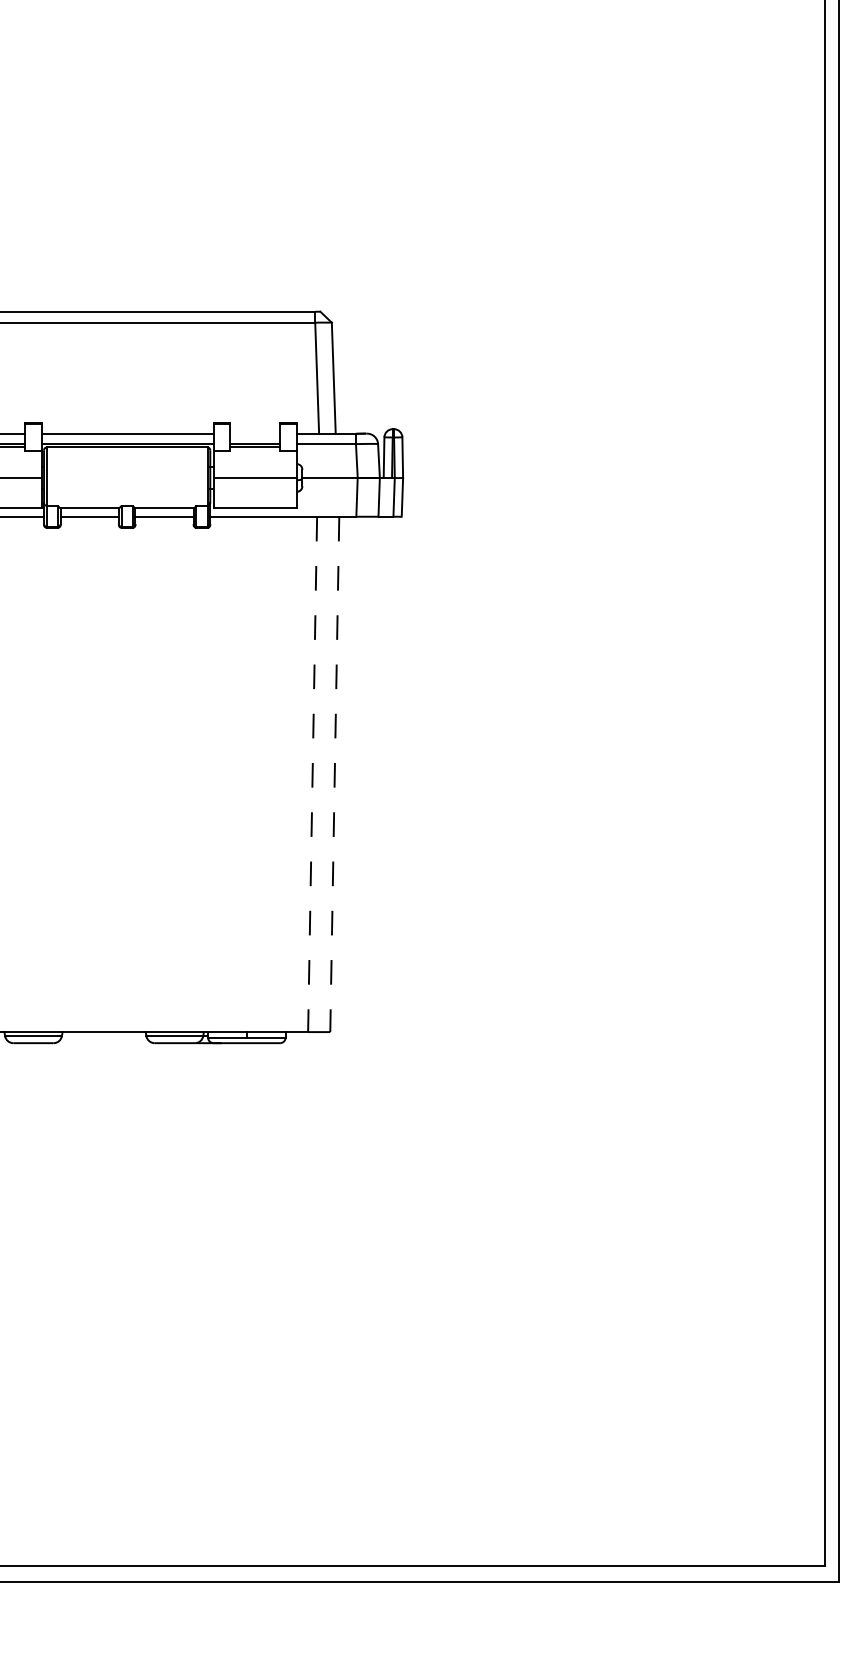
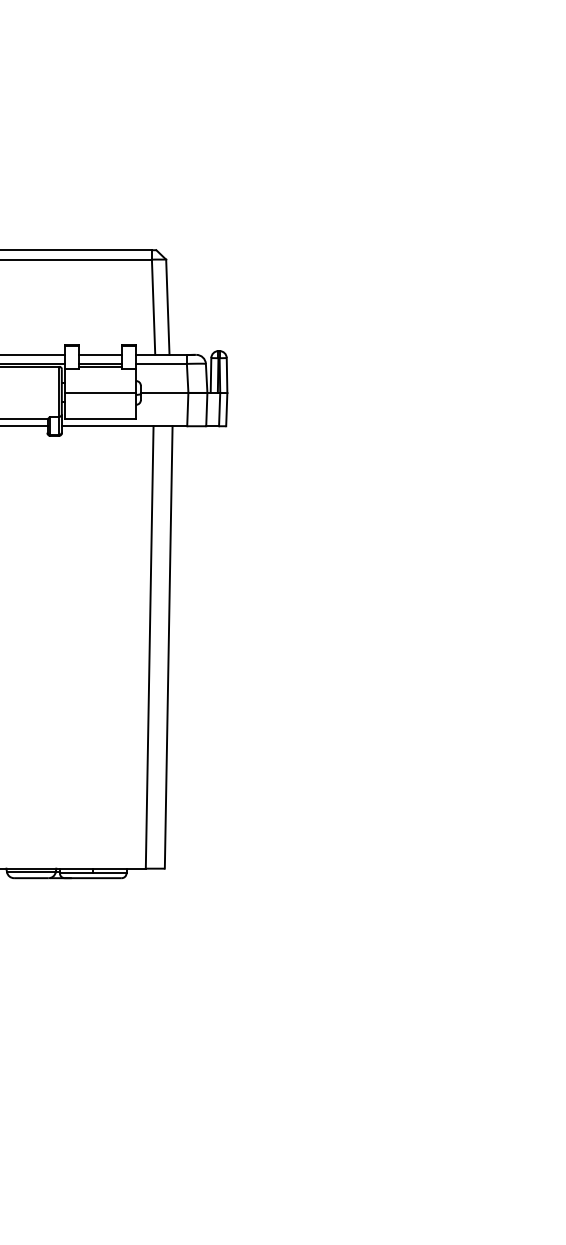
line: (255, 433) -> (100, 354), added
line: (312, 774) -> (149, 647), dashed -> solid
line: (334, 774) -> (168, 647), dashed -> solid

